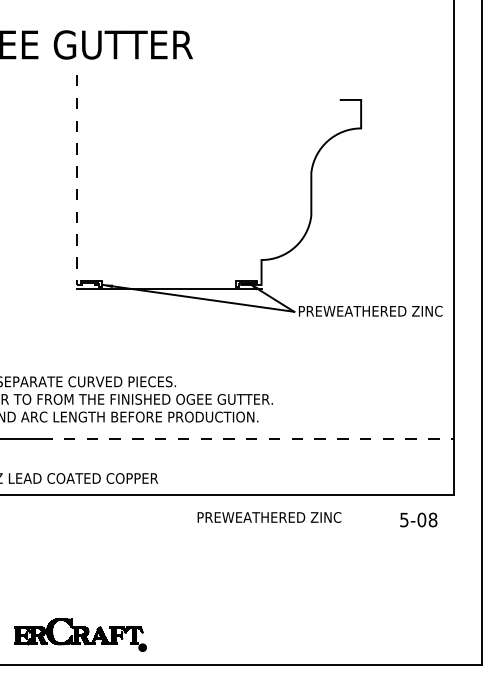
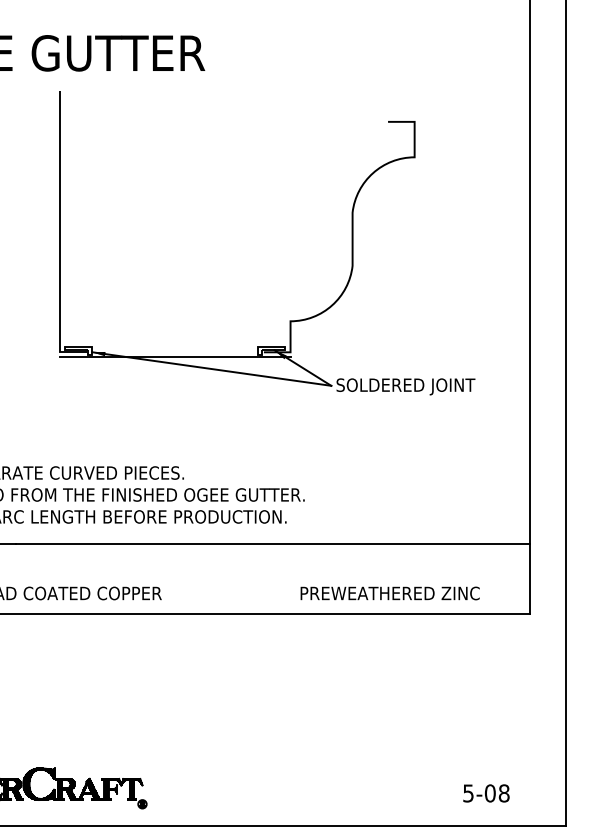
line: (76, 192) -> (60, 237), dashed -> solid
text: (370, 312) -> (426, 386), PREWEATHERED ZINC -> SOLDERED JOINT
line: (247, 438) -> (273, 543), dashed -> solid
text: (269, 517) -> (390, 593), moved
text: (418, 519) -> (486, 792), moved

